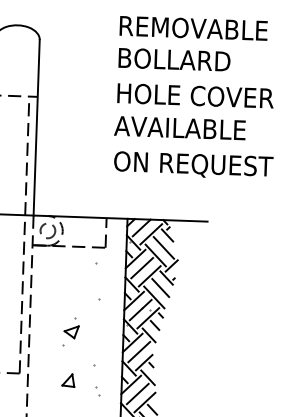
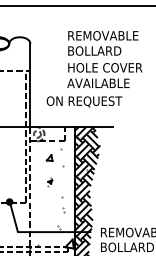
text: (193, 164) -> (84, 101), moved
part: (69, 330) -> (49, 181), size x0.6
part: (68, 379) -> (49, 157), moved

